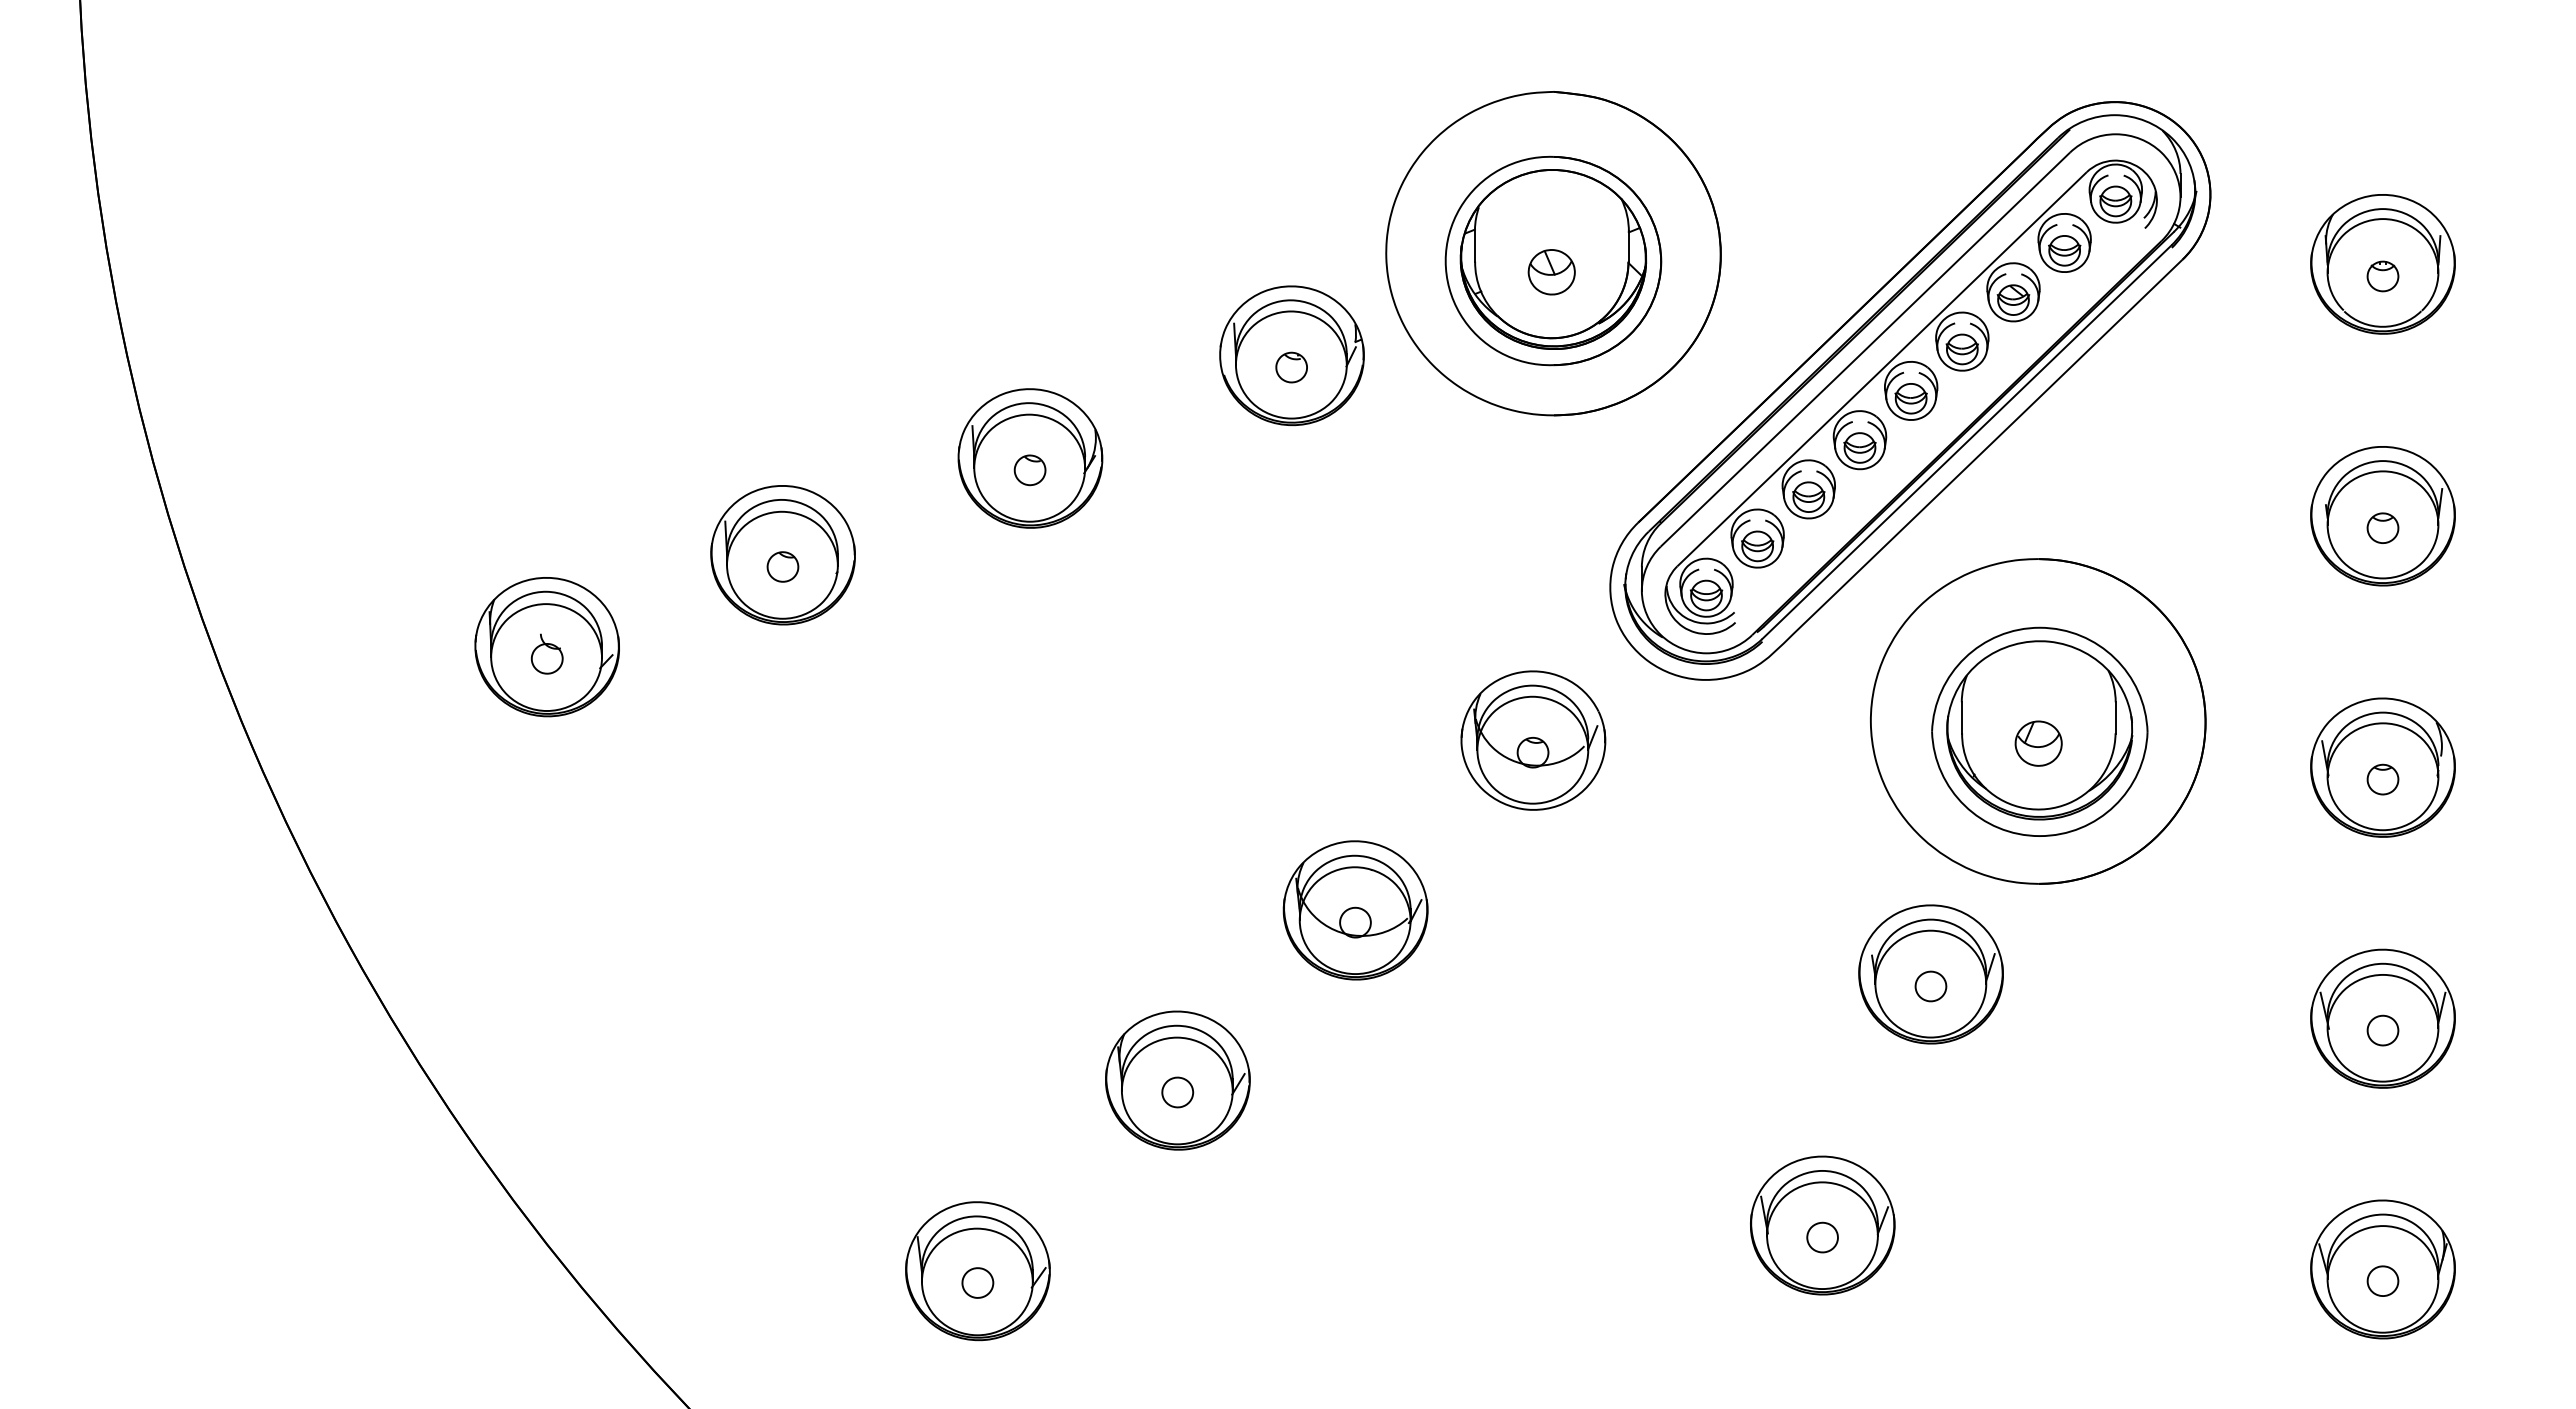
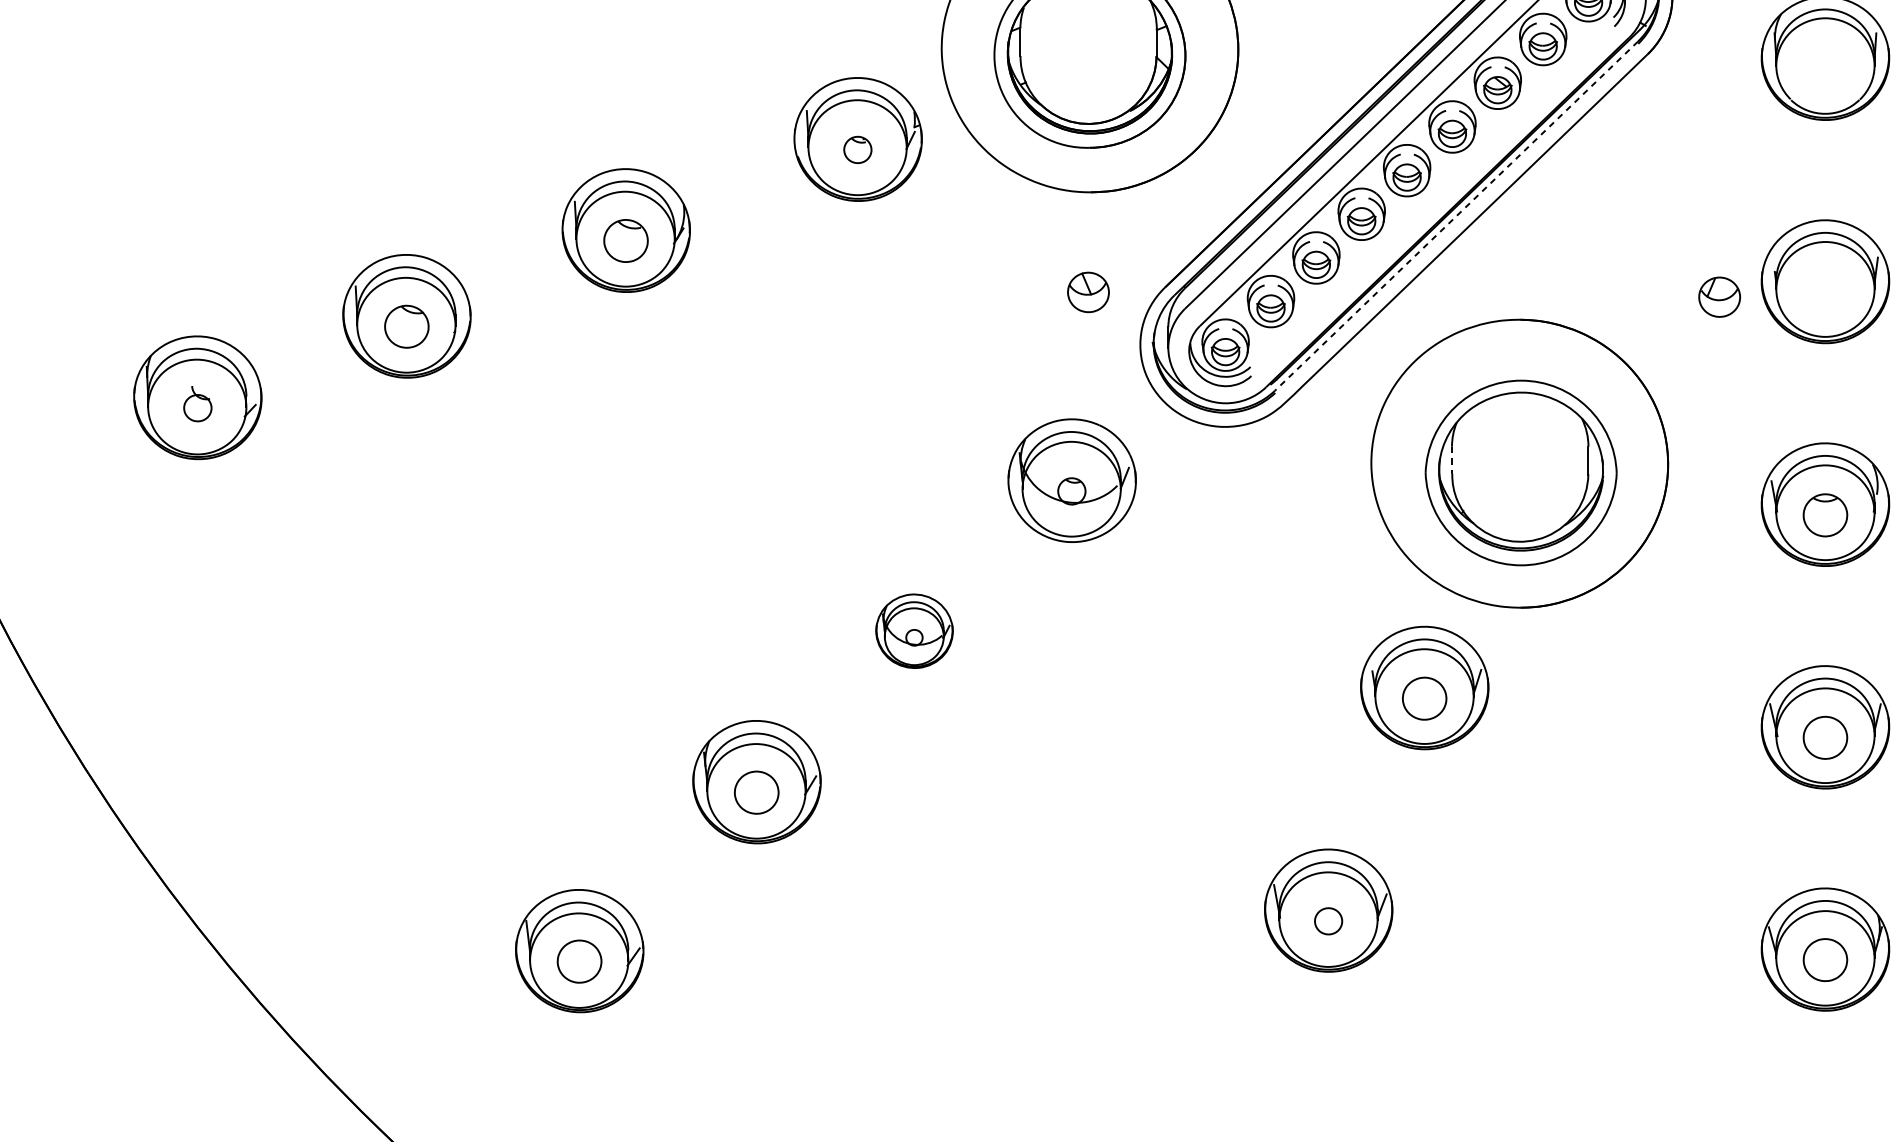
part: (1551, 272) -> (1088, 292), moved
part: (2382, 276) -> (1824, 69), removed
line: (1966, 442) -> (1456, 216), solid -> dashed
part: (1029, 470) -> (625, 241), size x1.6
part: (2382, 527) -> (1824, 291), removed
part: (782, 566) -> (406, 326), size x1.6
line: (1961, 717) -> (1451, 460), solid -> dashed
part: (2038, 743) -> (1719, 297), moved
part: (2382, 779) -> (1824, 515), size x1.6
part: (1355, 910) -> (914, 631), size x0.6
part: (1930, 986) -> (1424, 698), size x1.6
part: (2382, 1030) -> (1824, 737), size x1.6
part: (1177, 1092) -> (756, 792), size x1.6
part: (2382, 1280) -> (1824, 959), size x1.6
part: (977, 1282) -> (579, 961), size x1.6

